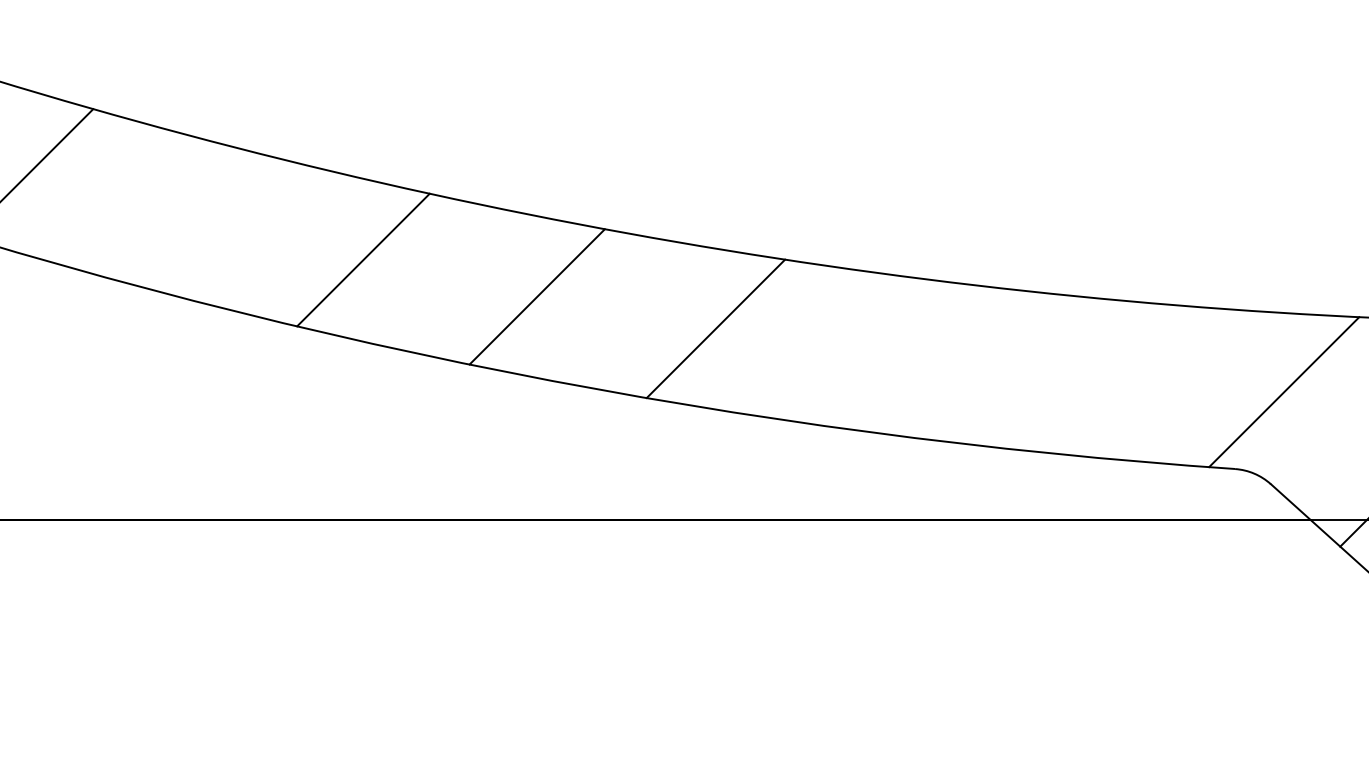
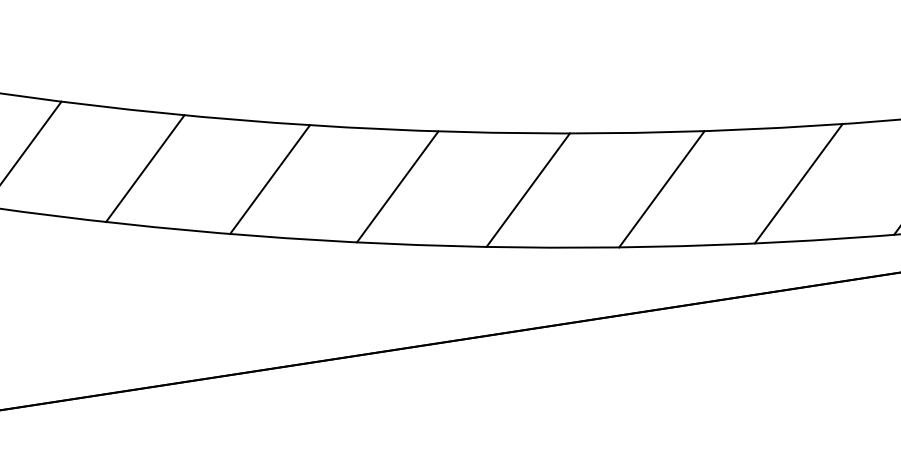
line: (194, 218) -> (145, 168), added
line: (899, 355) -> (661, 189), added
line: (1088, 376) -> (798, 183), added

